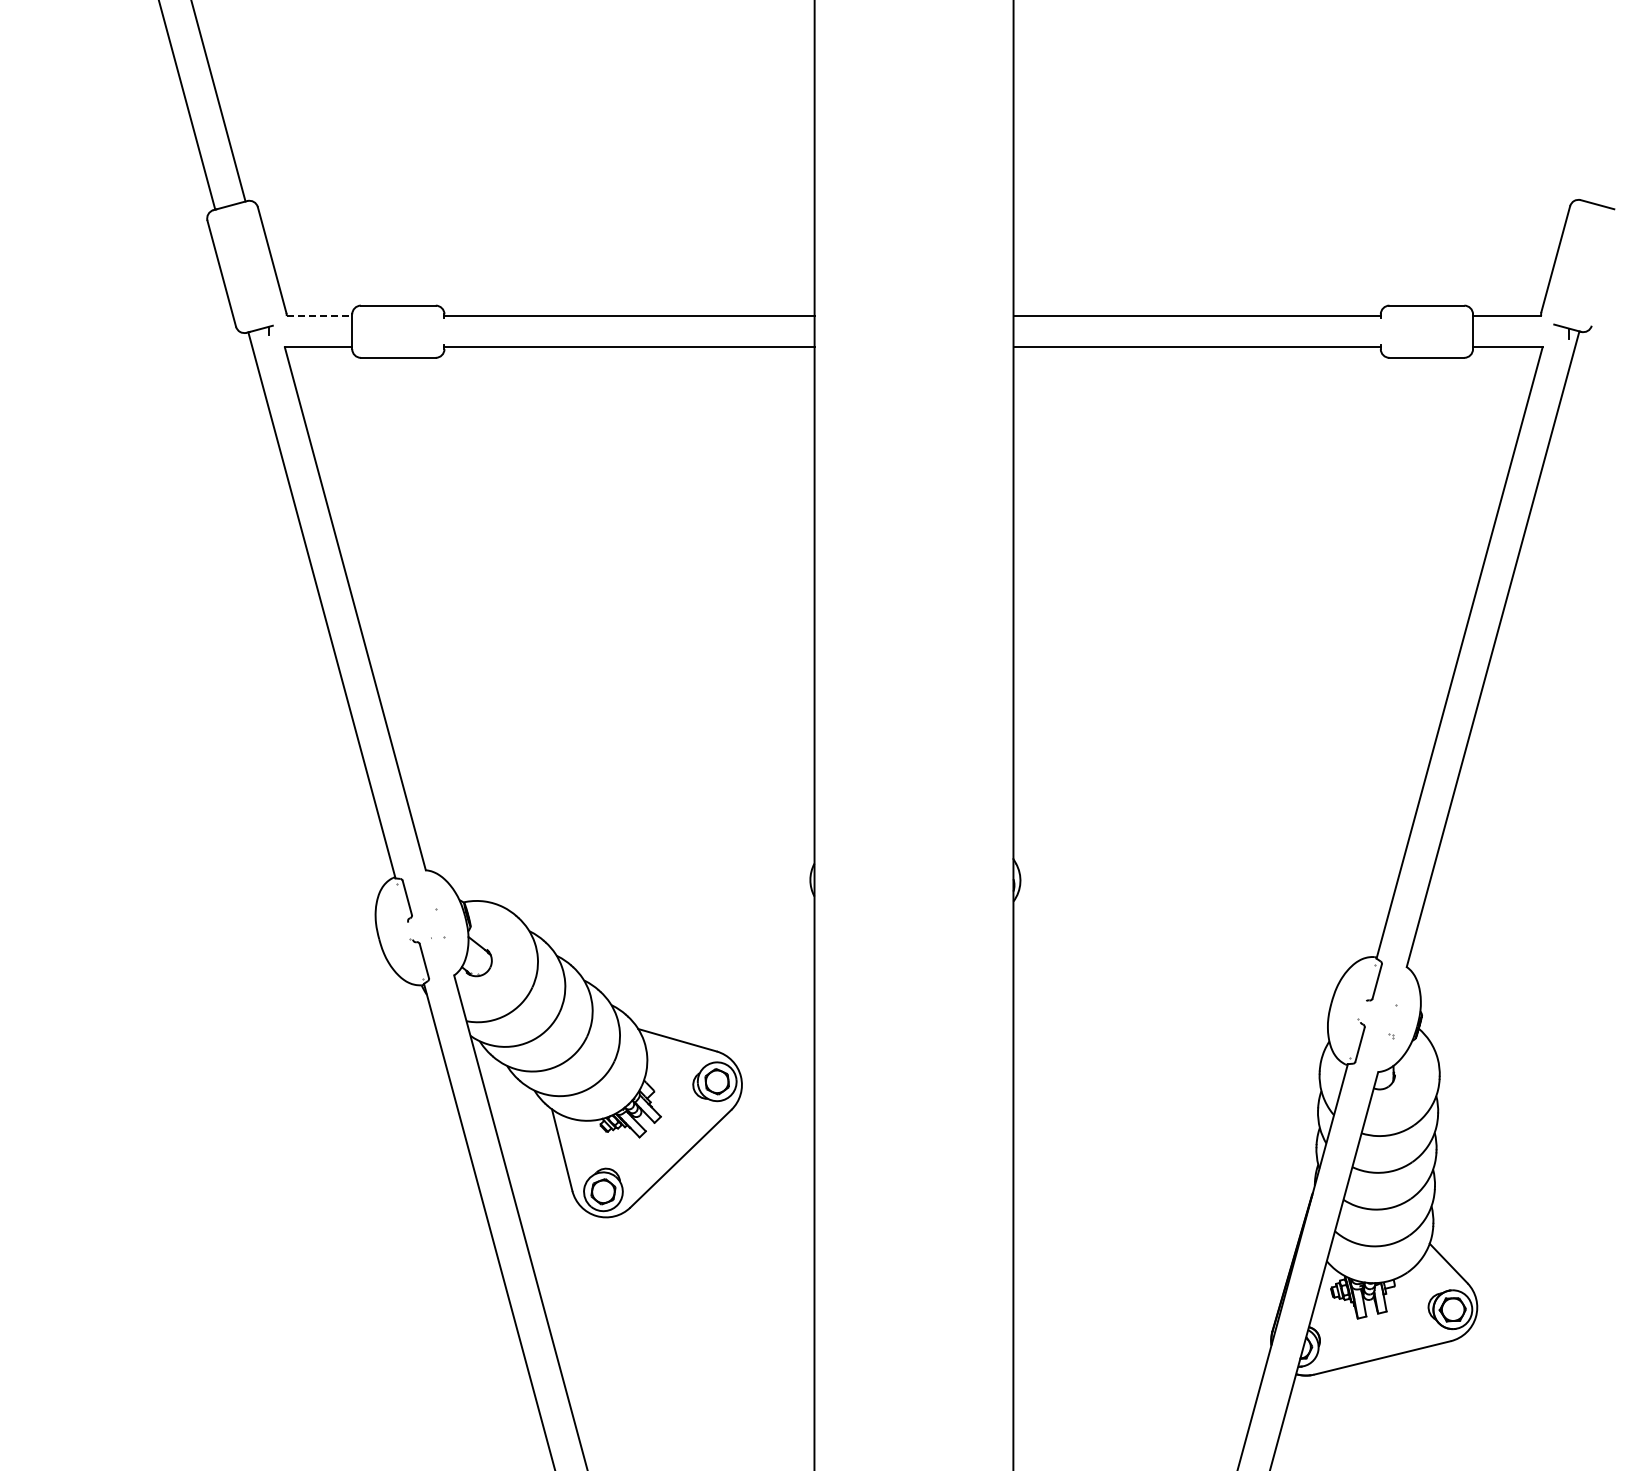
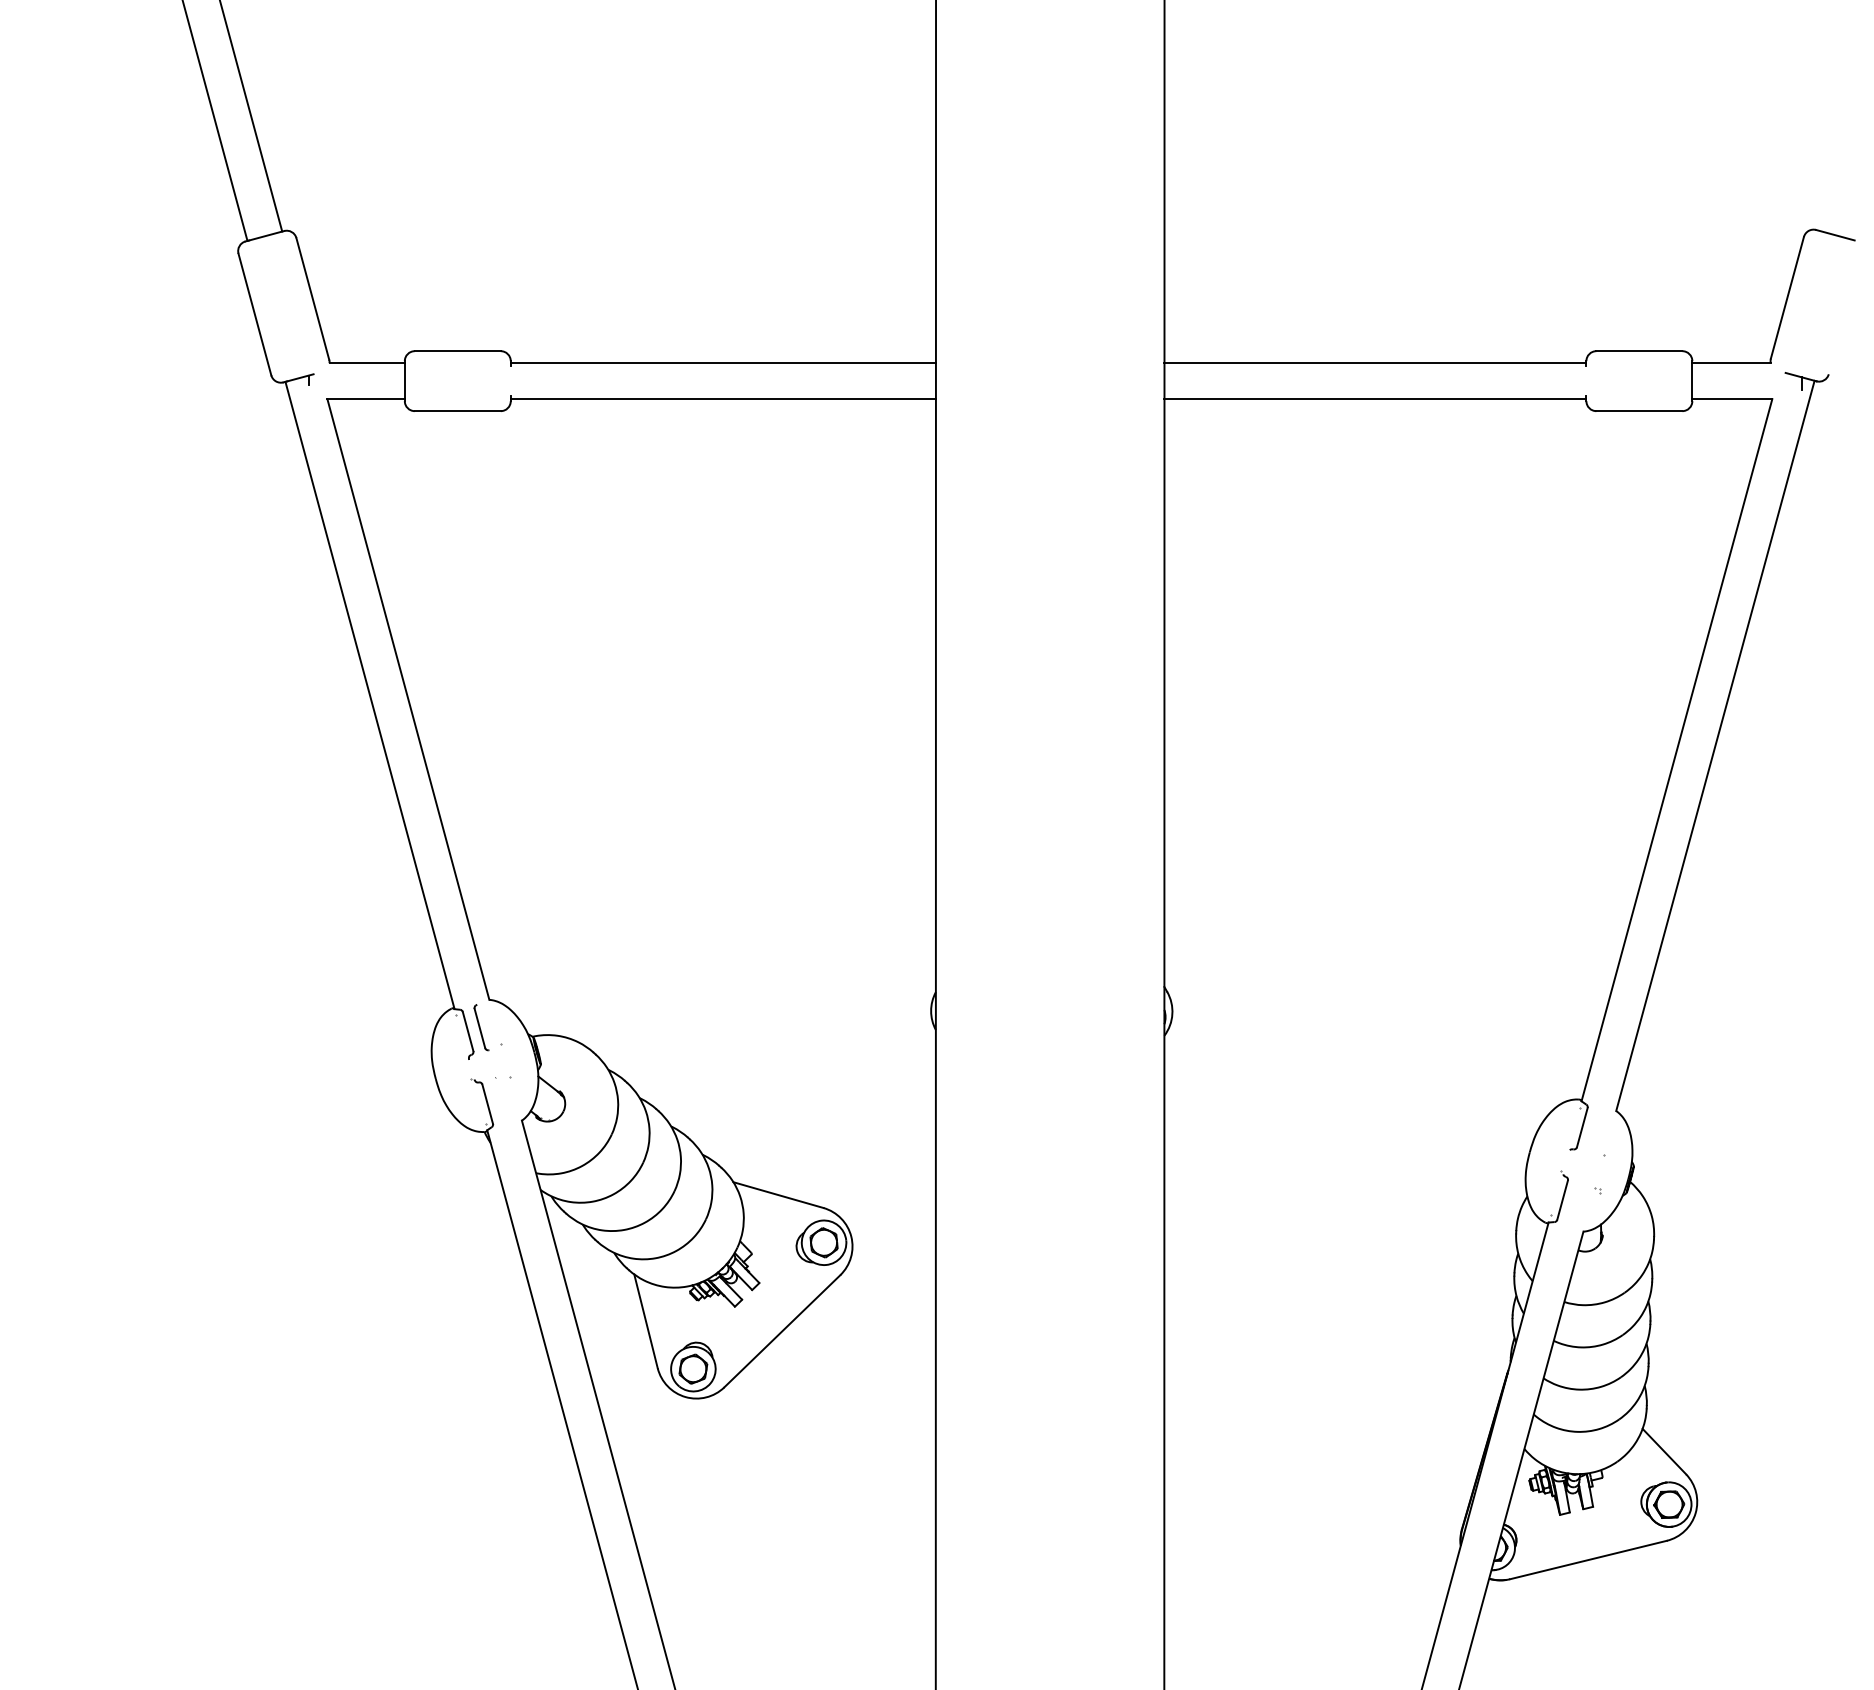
line: (319, 316) -> (367, 363), dashed -> solid
part: (418, 894) -> (480, 1027), added

